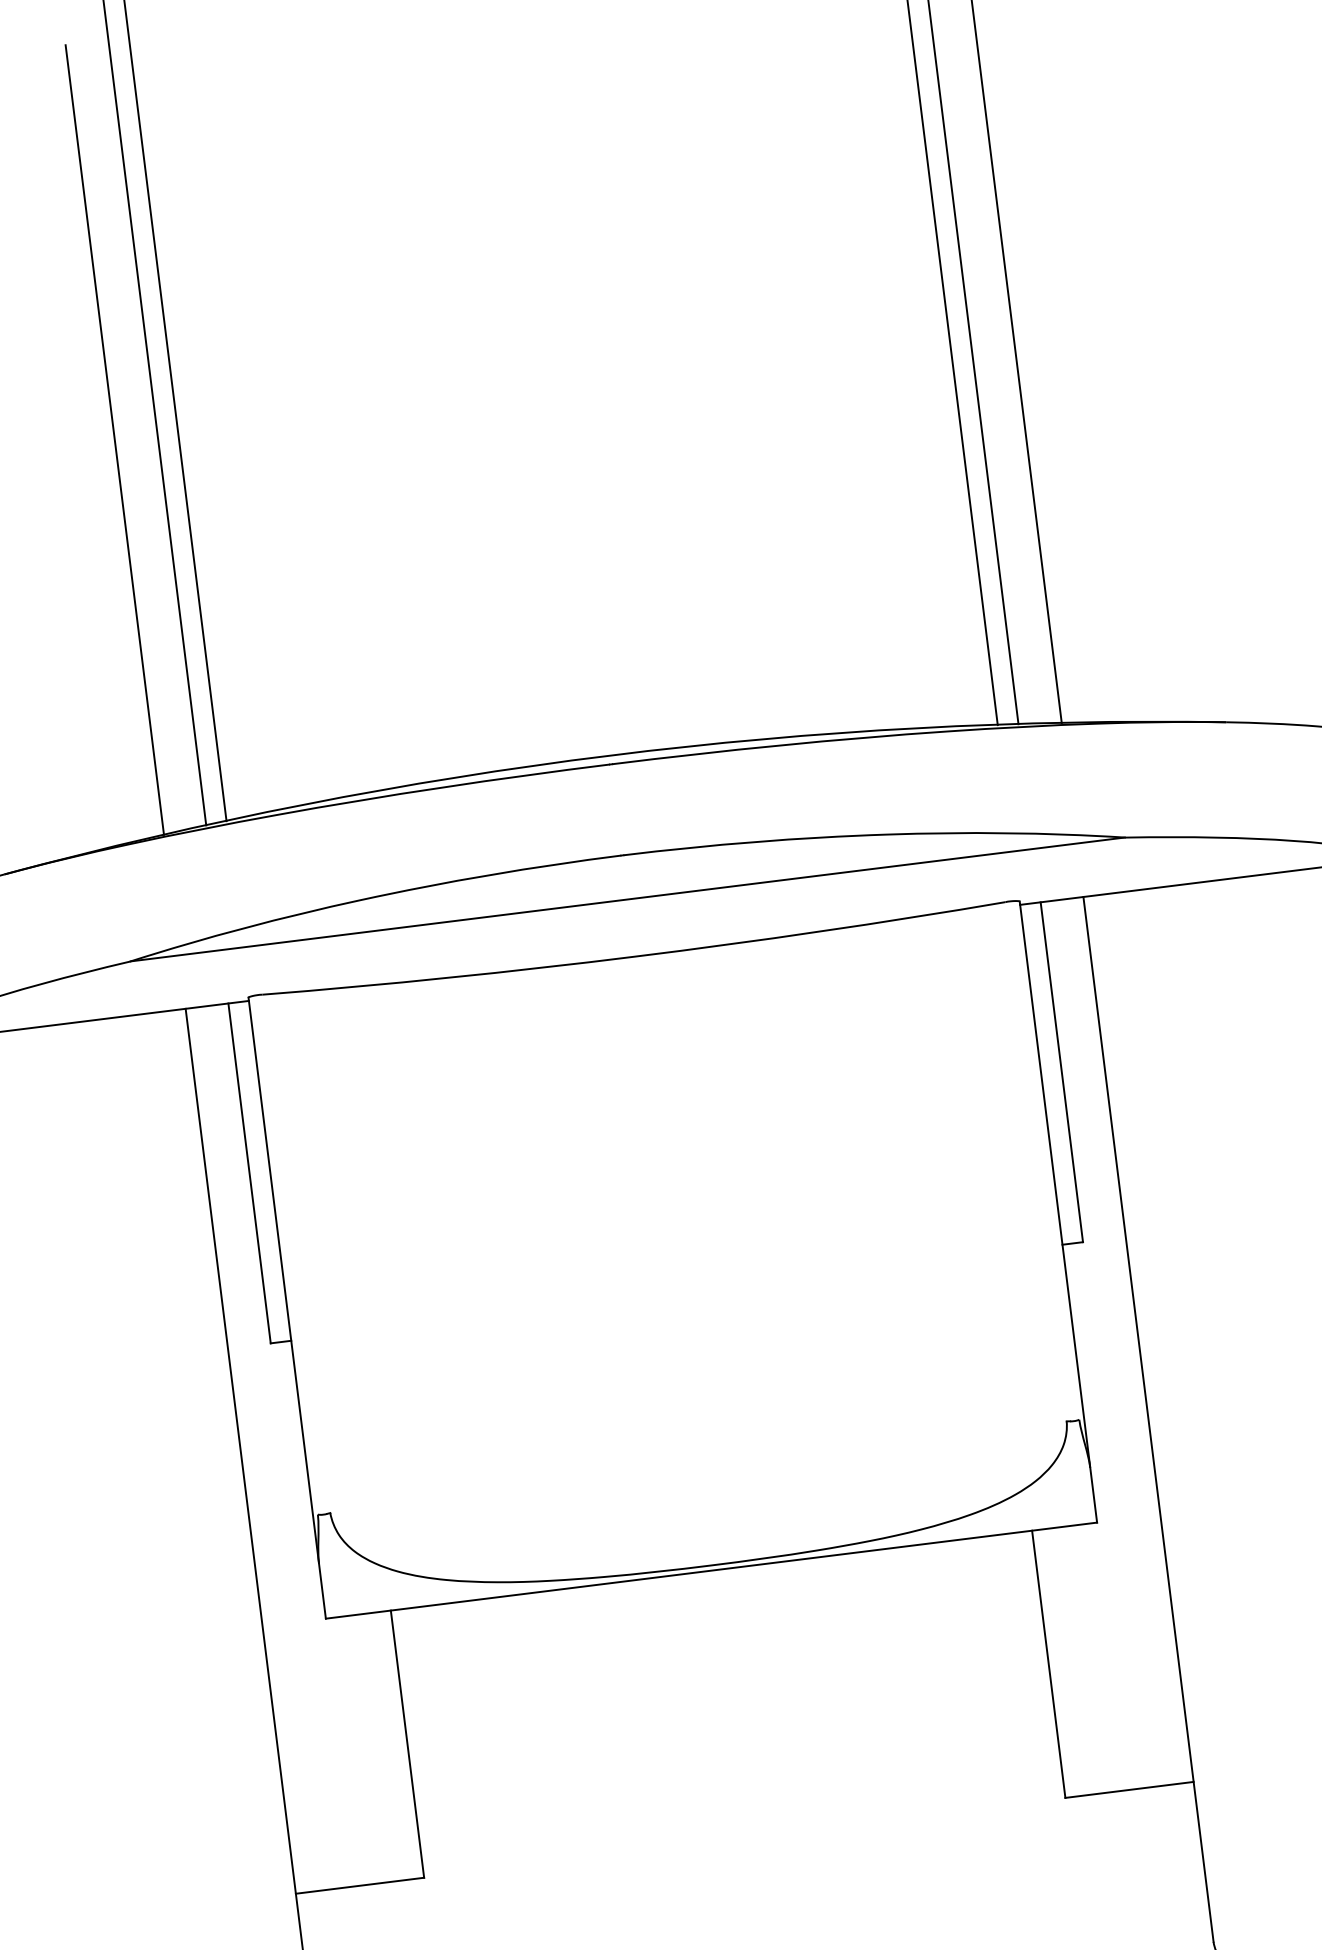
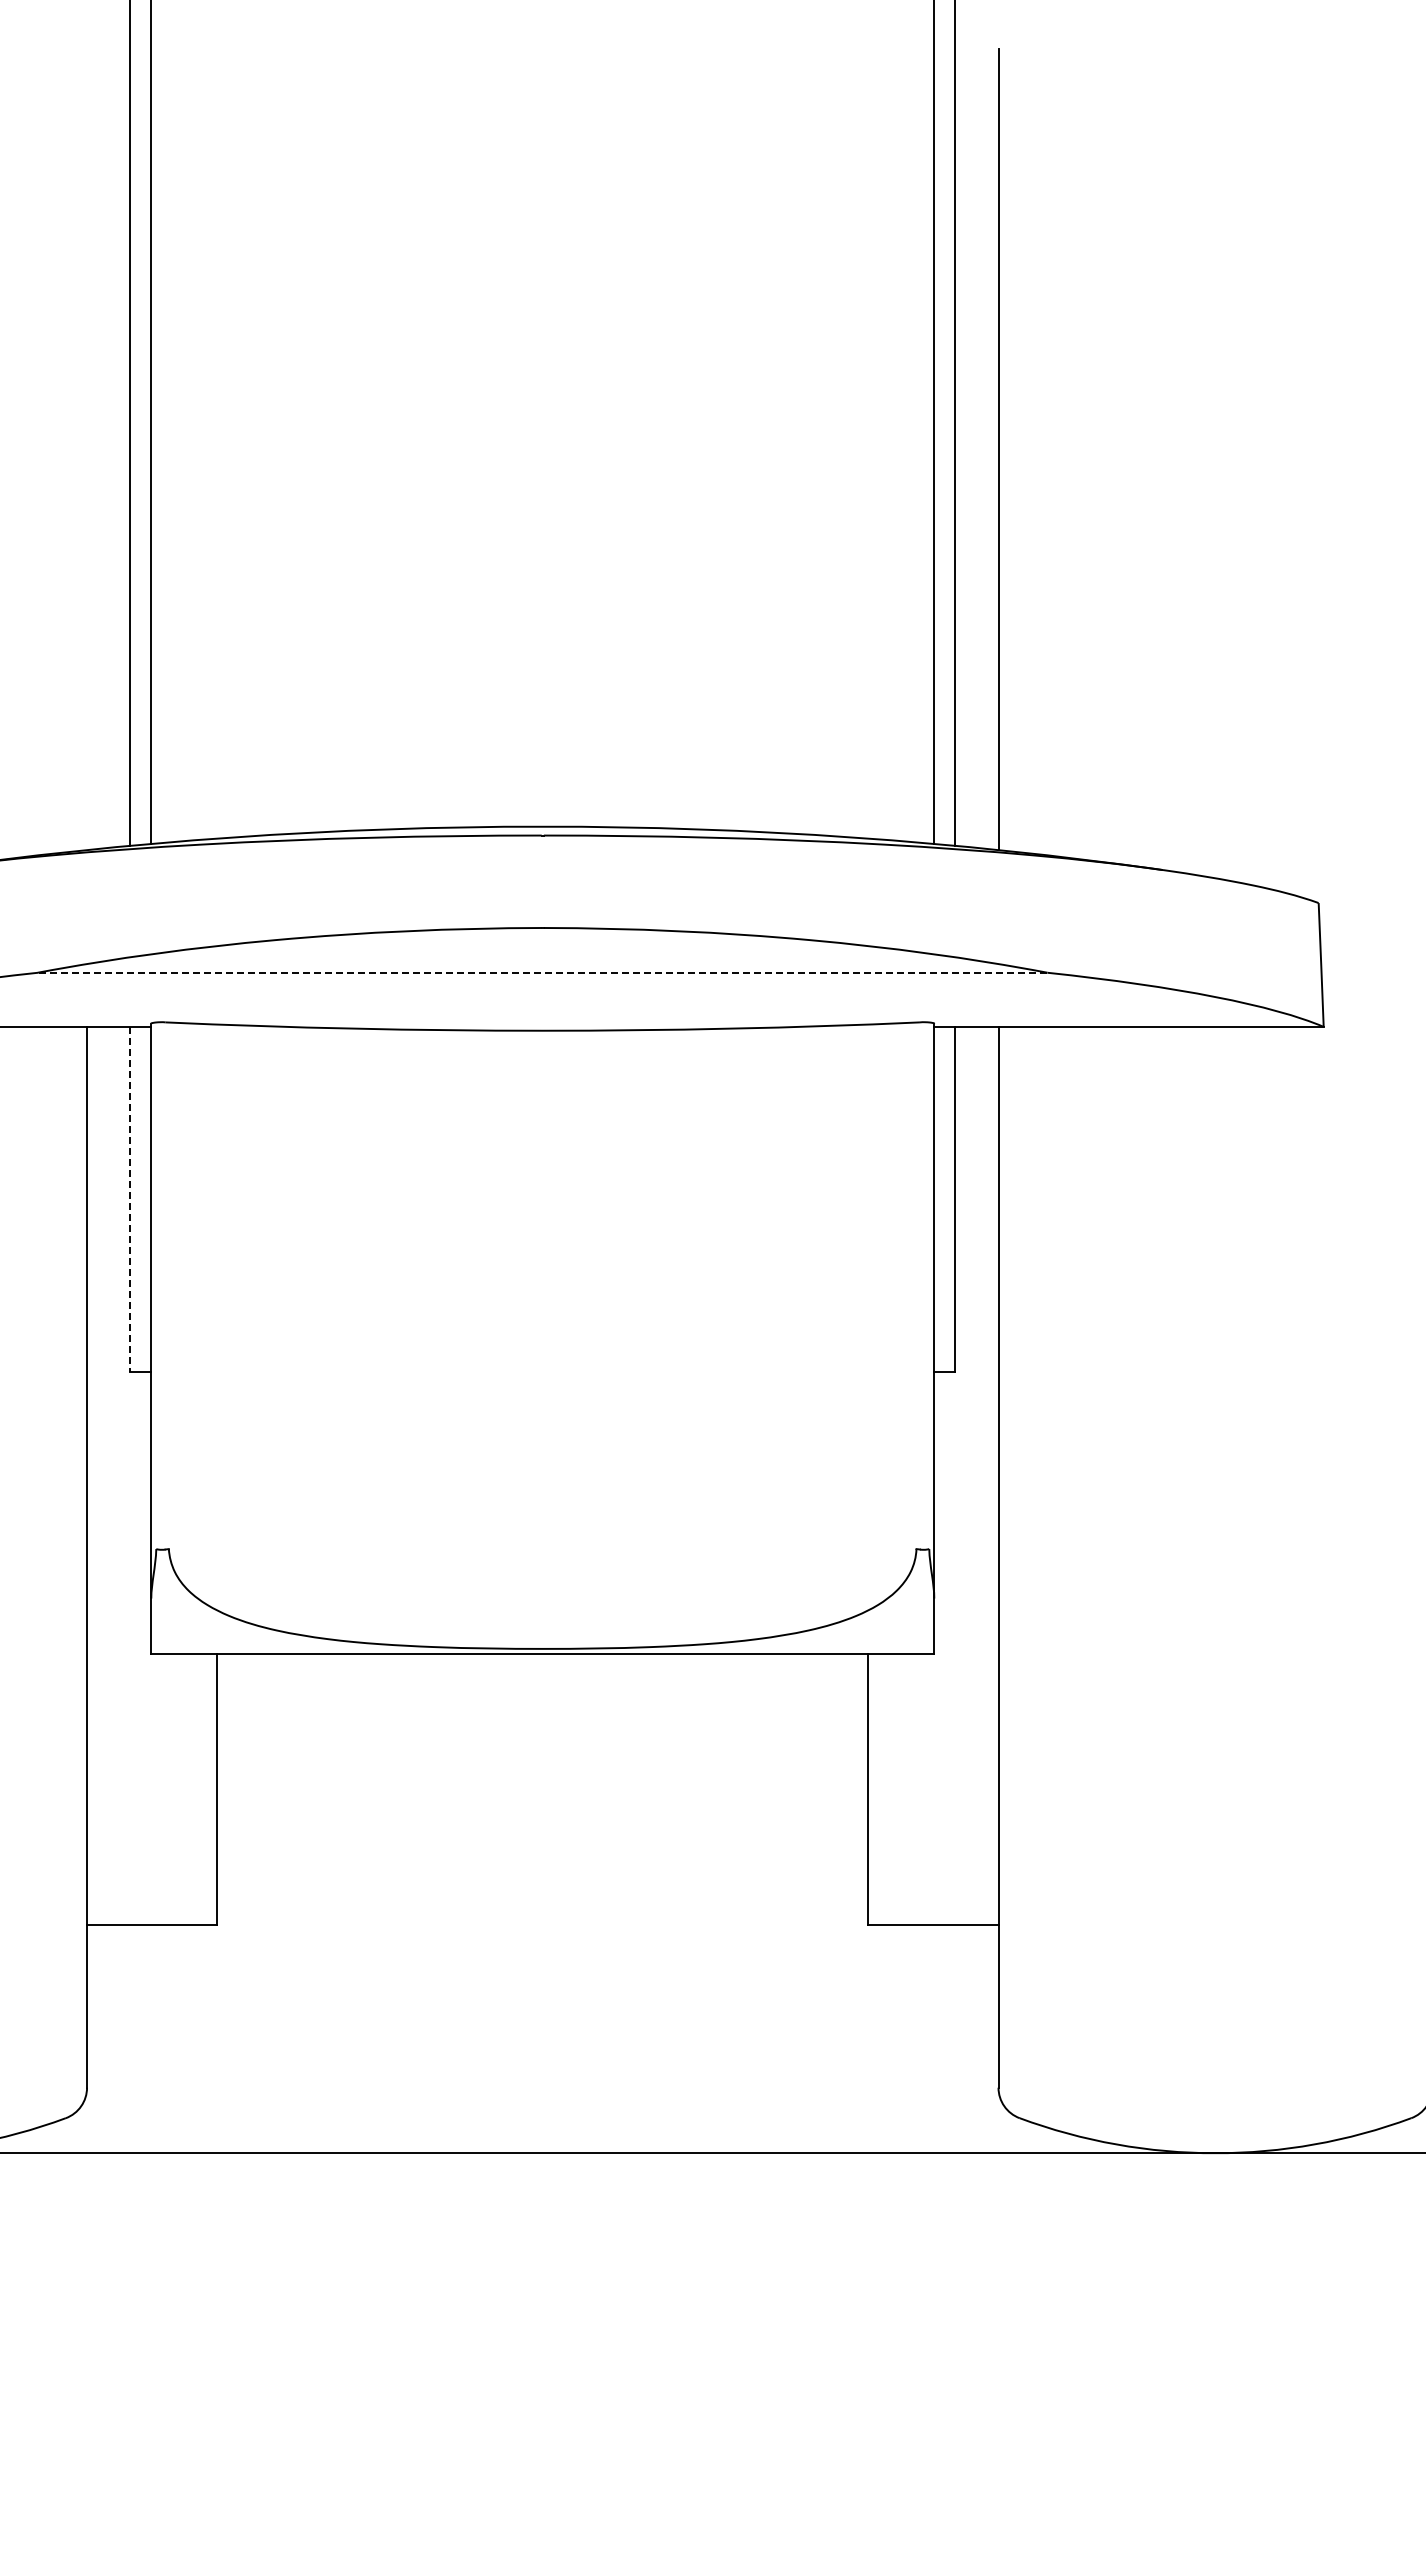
line: (115, 439) -> (87, 449), removed
line: (627, 899) -> (542, 972), solid -> dashed
line: (249, 1173) -> (130, 1199), solid -> dashed

